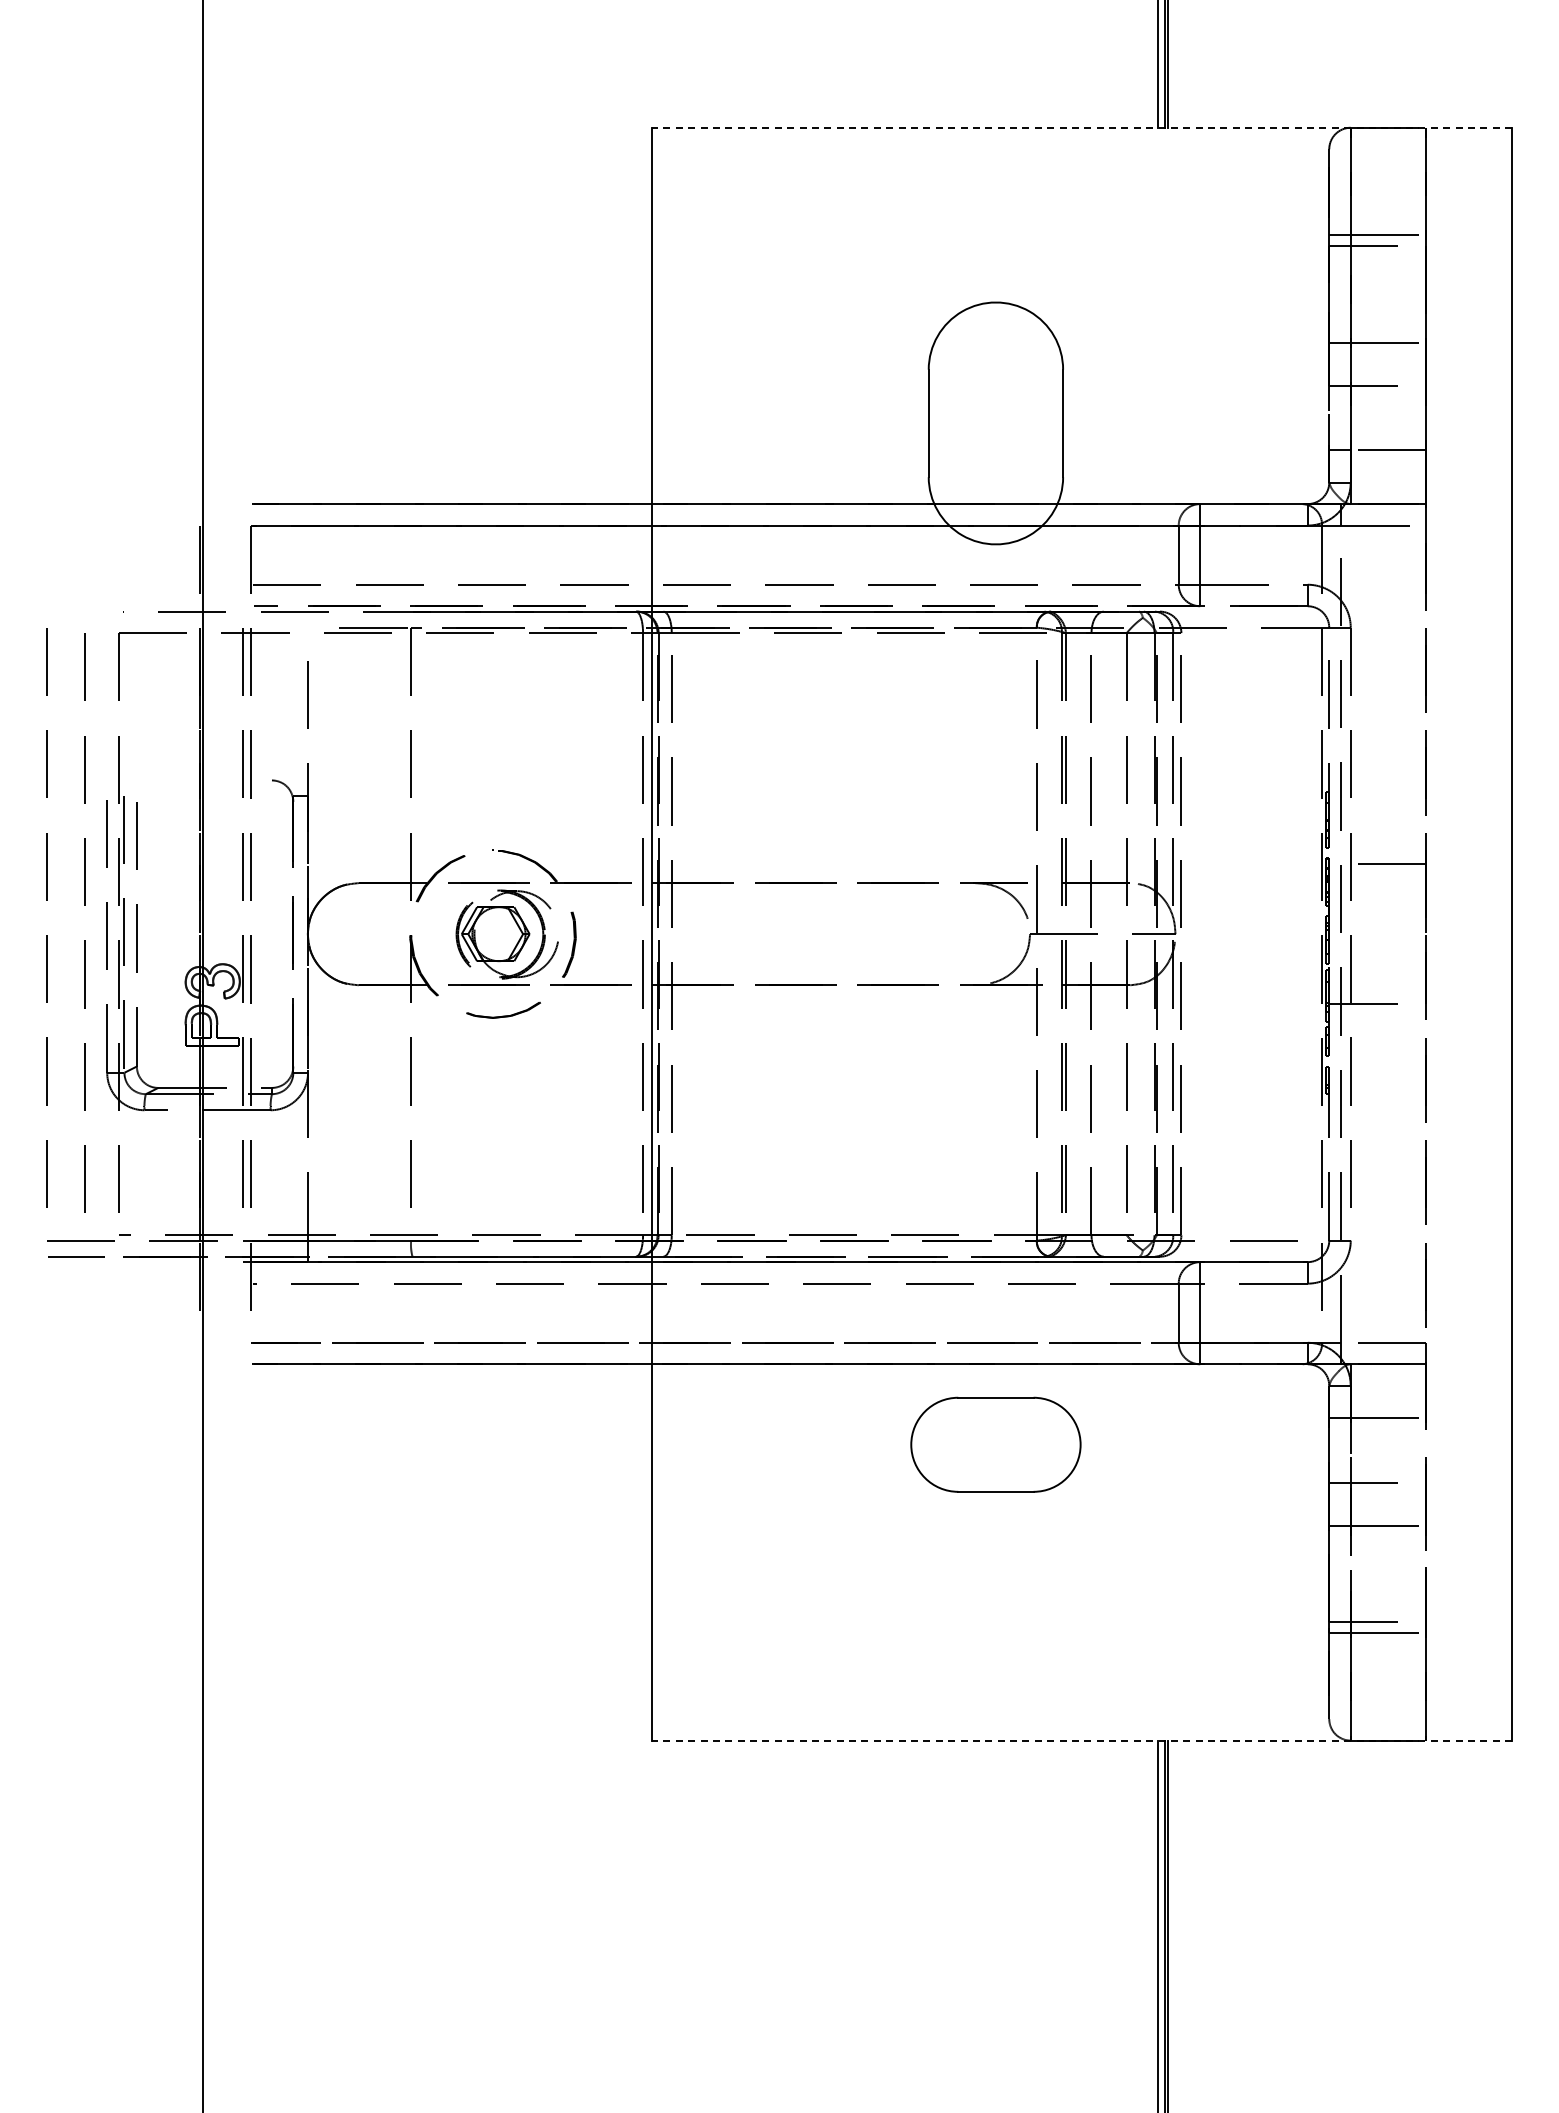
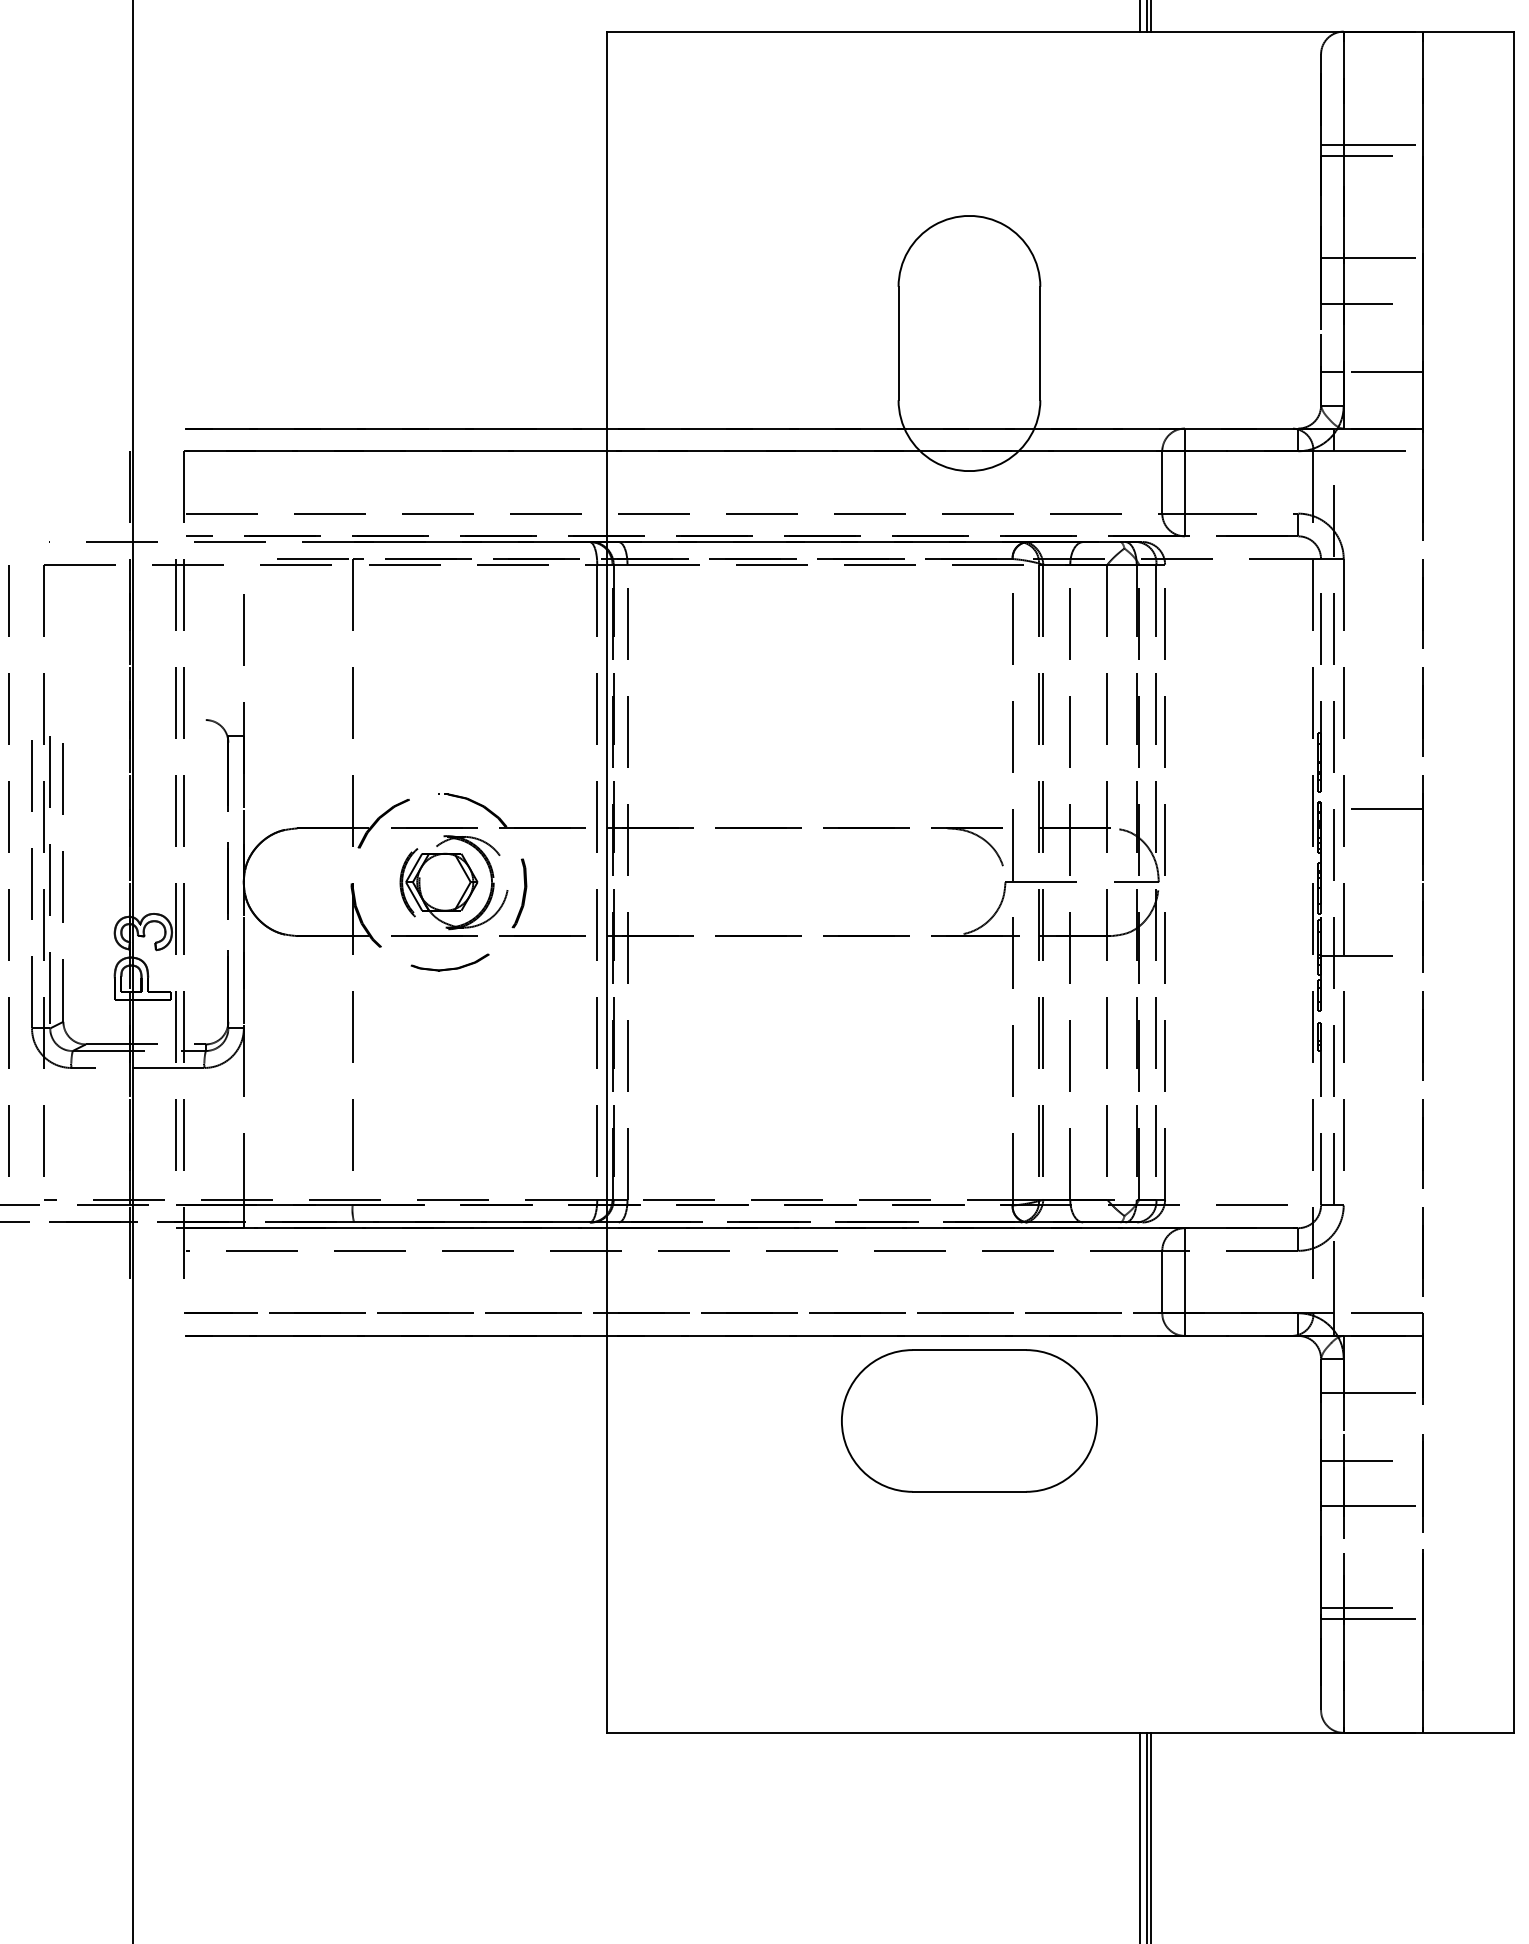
line: (1081, 127) -> (1059, 31), dashed -> solid
part: (995, 1444) -> (969, 1420), size x1.43
line: (1081, 1740) -> (1059, 1732), dashed -> solid

